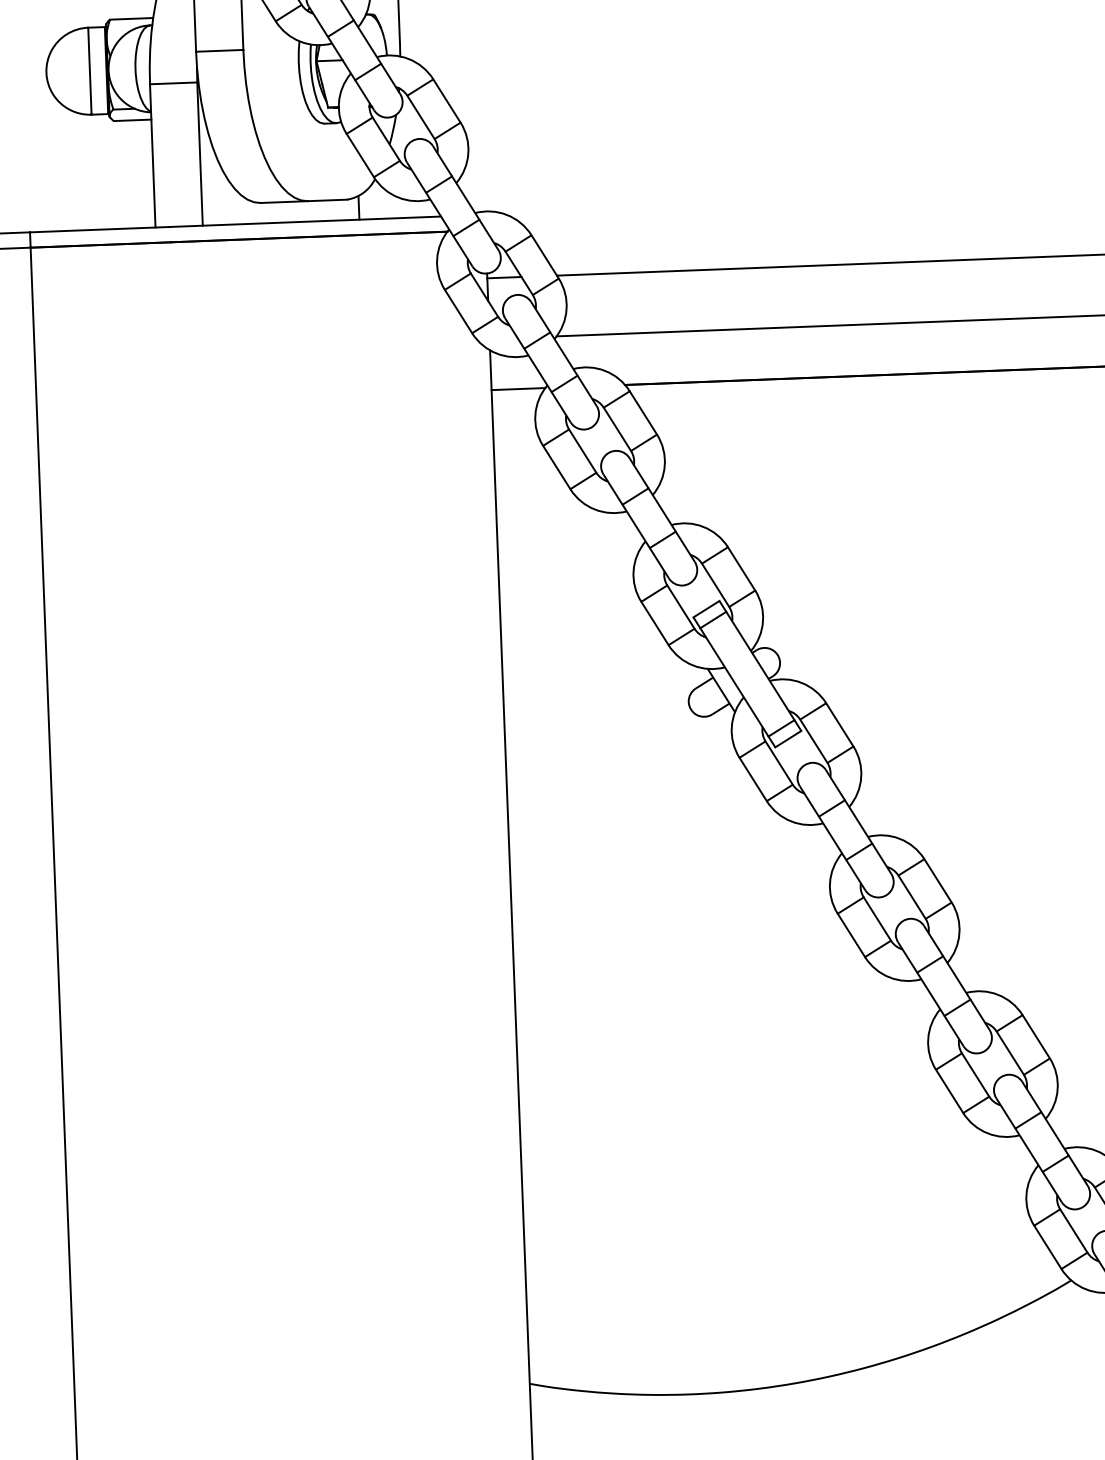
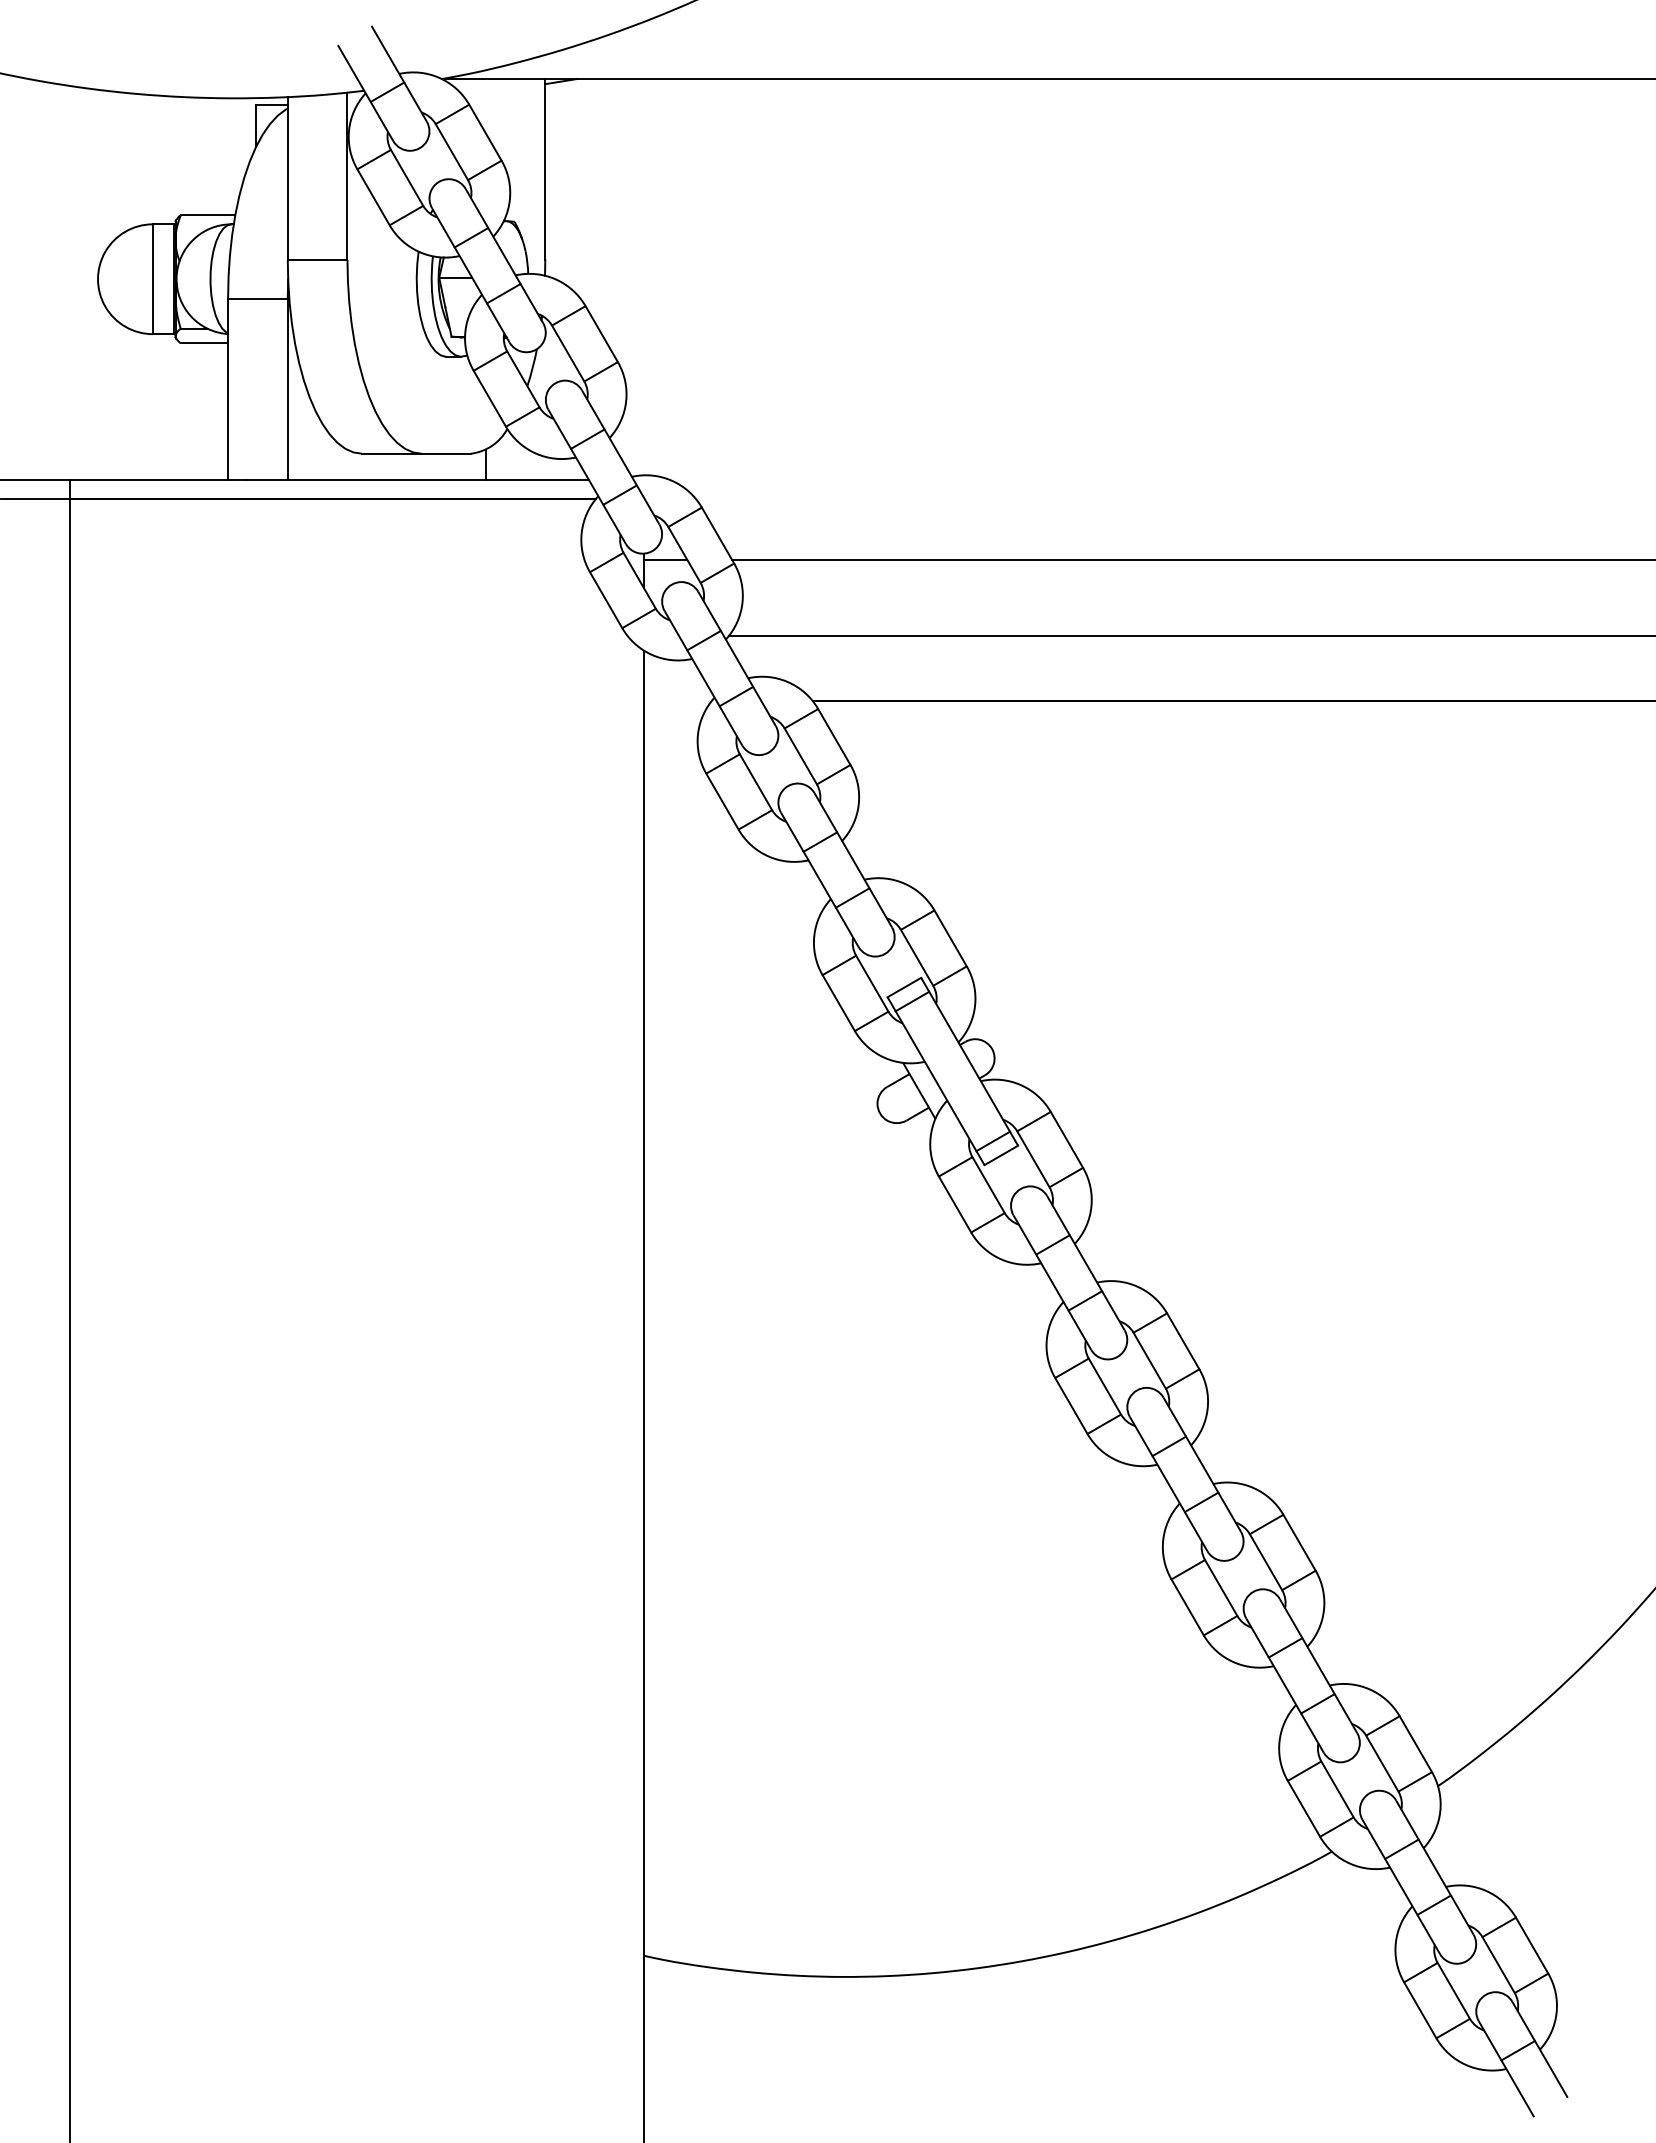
line: (518, 388) -> (677, 700), removed

